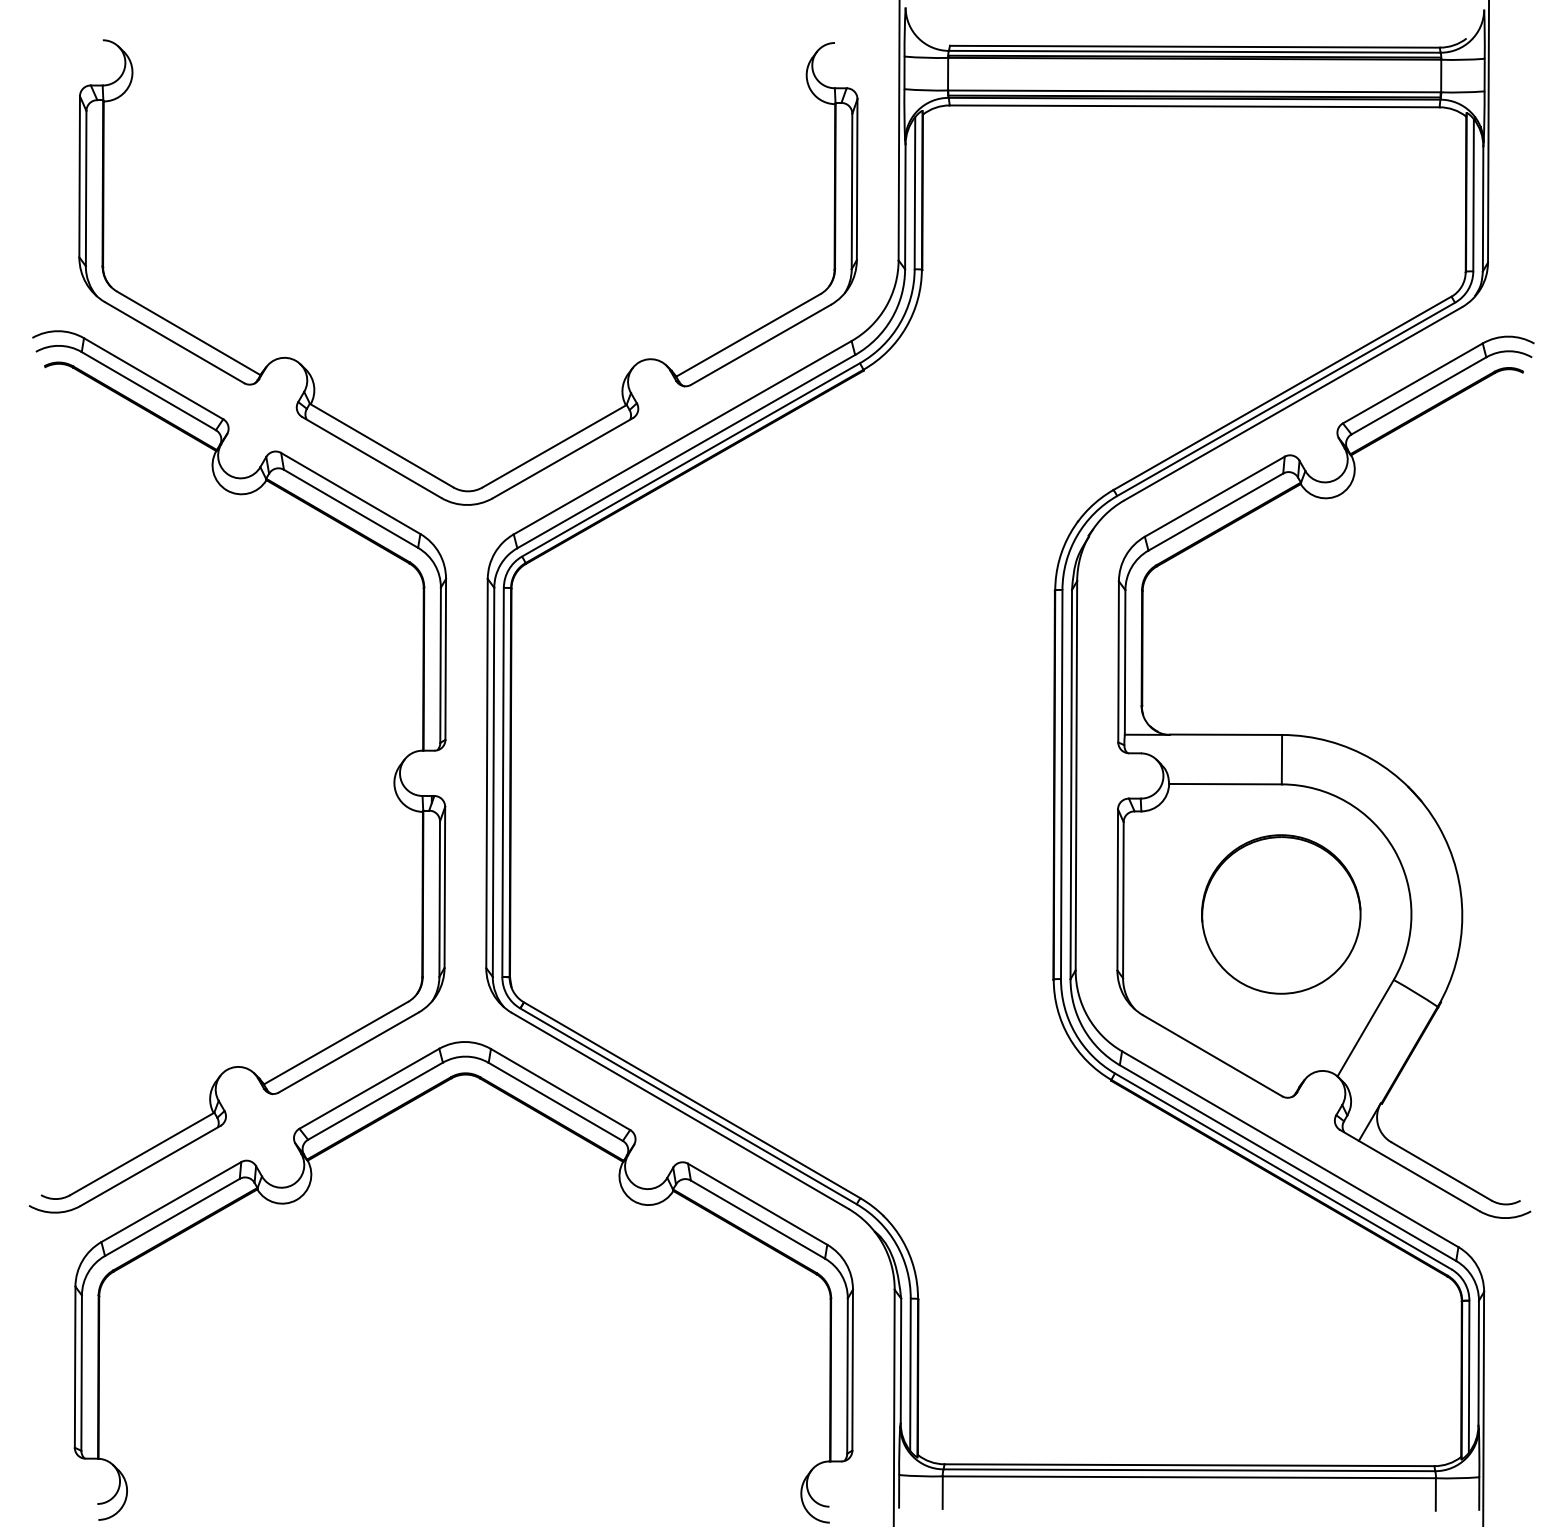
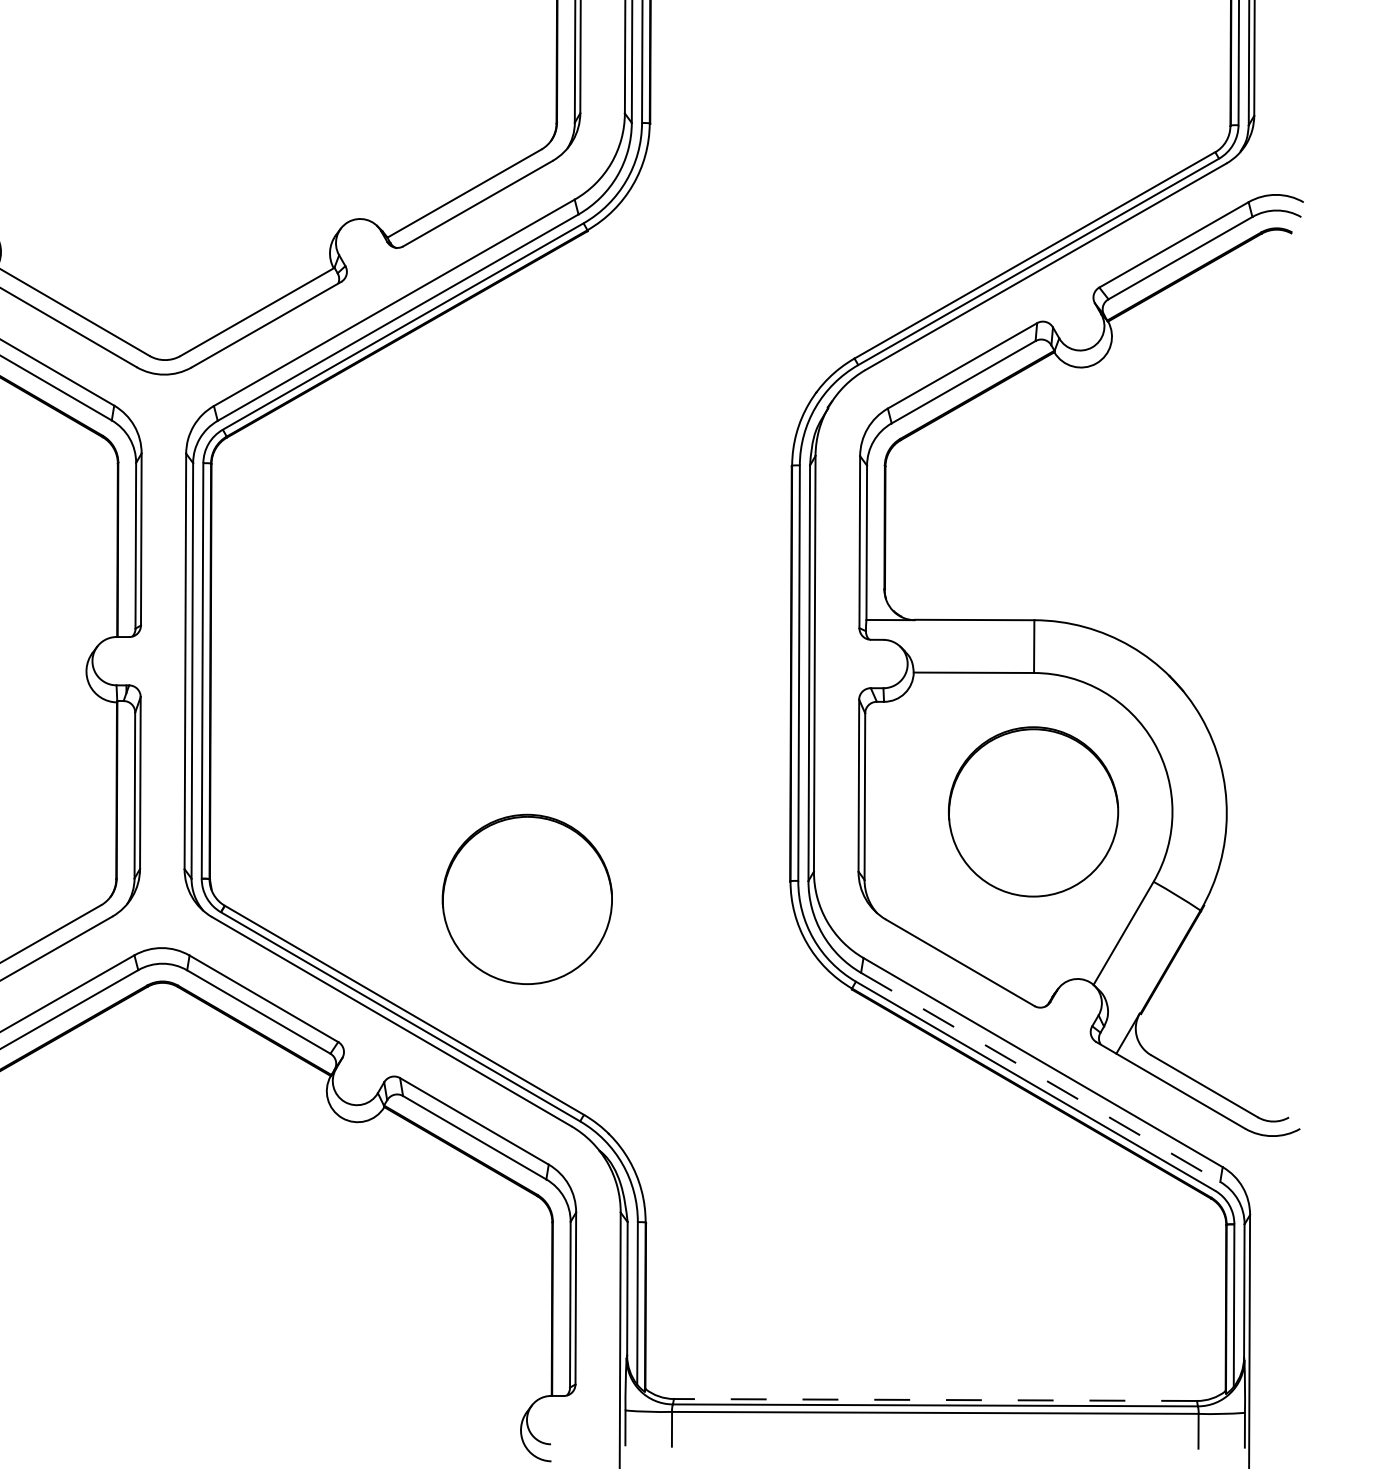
part: (807, 996) -> (527, 899), added
line: (1288, 1163) -> (1041, 1077), solid -> dashed
line: (1189, 1465) -> (935, 1400), solid -> dashed

